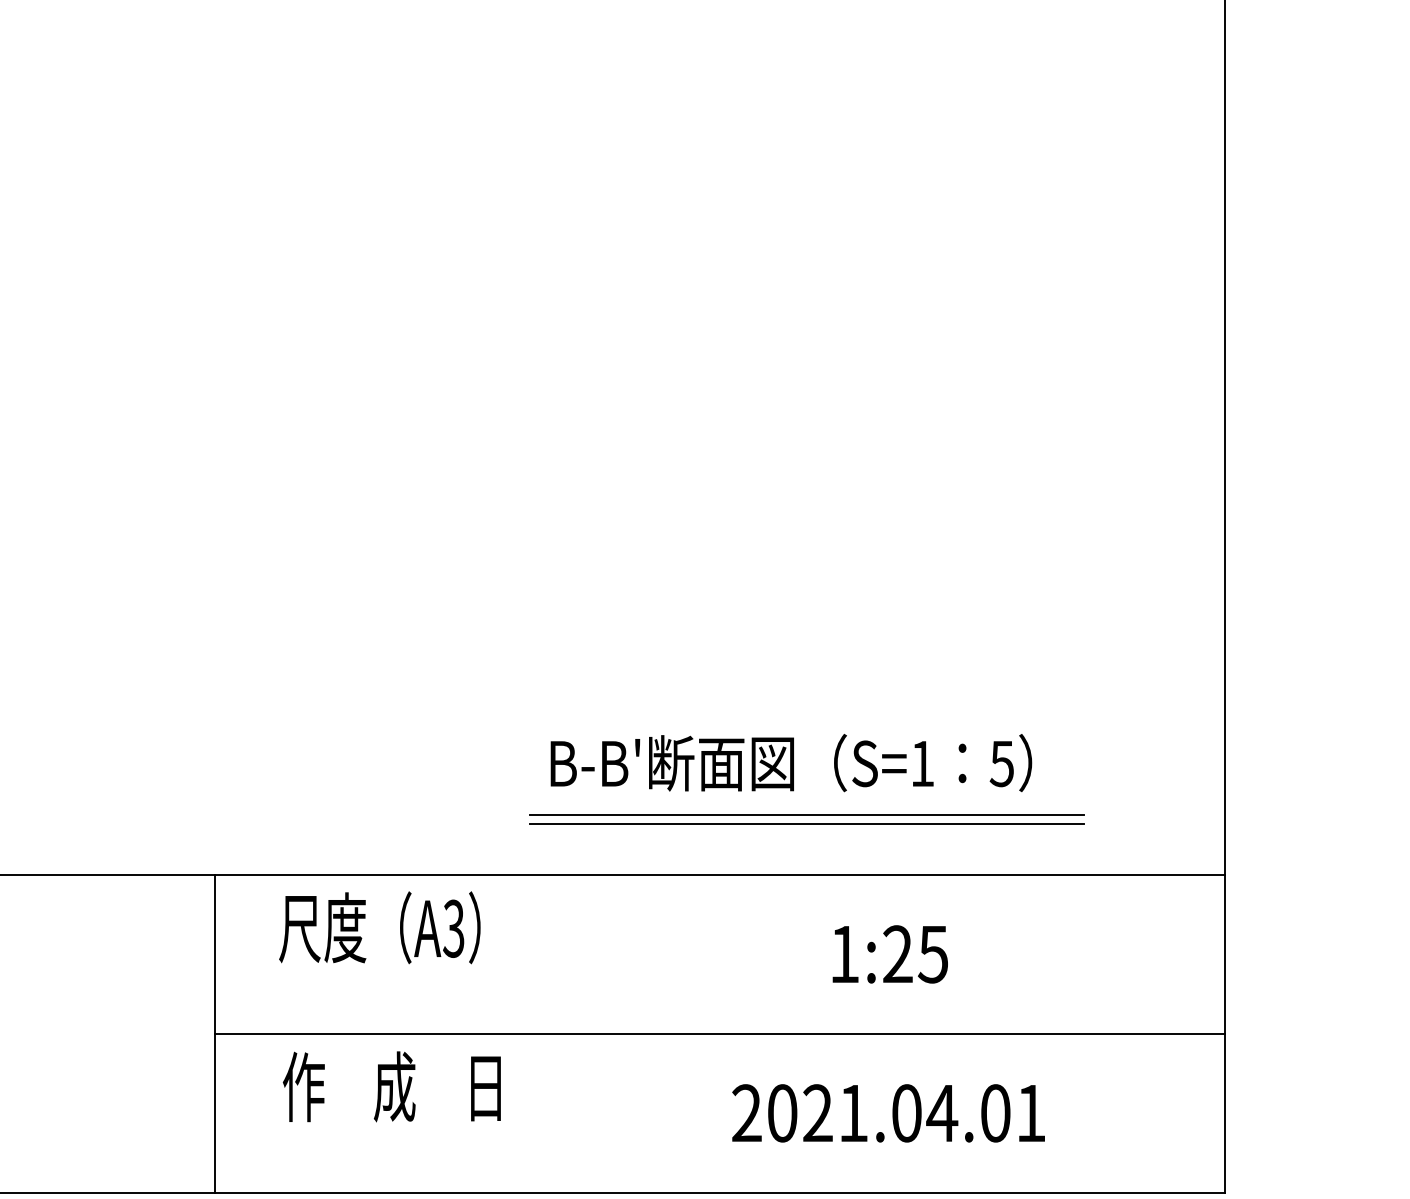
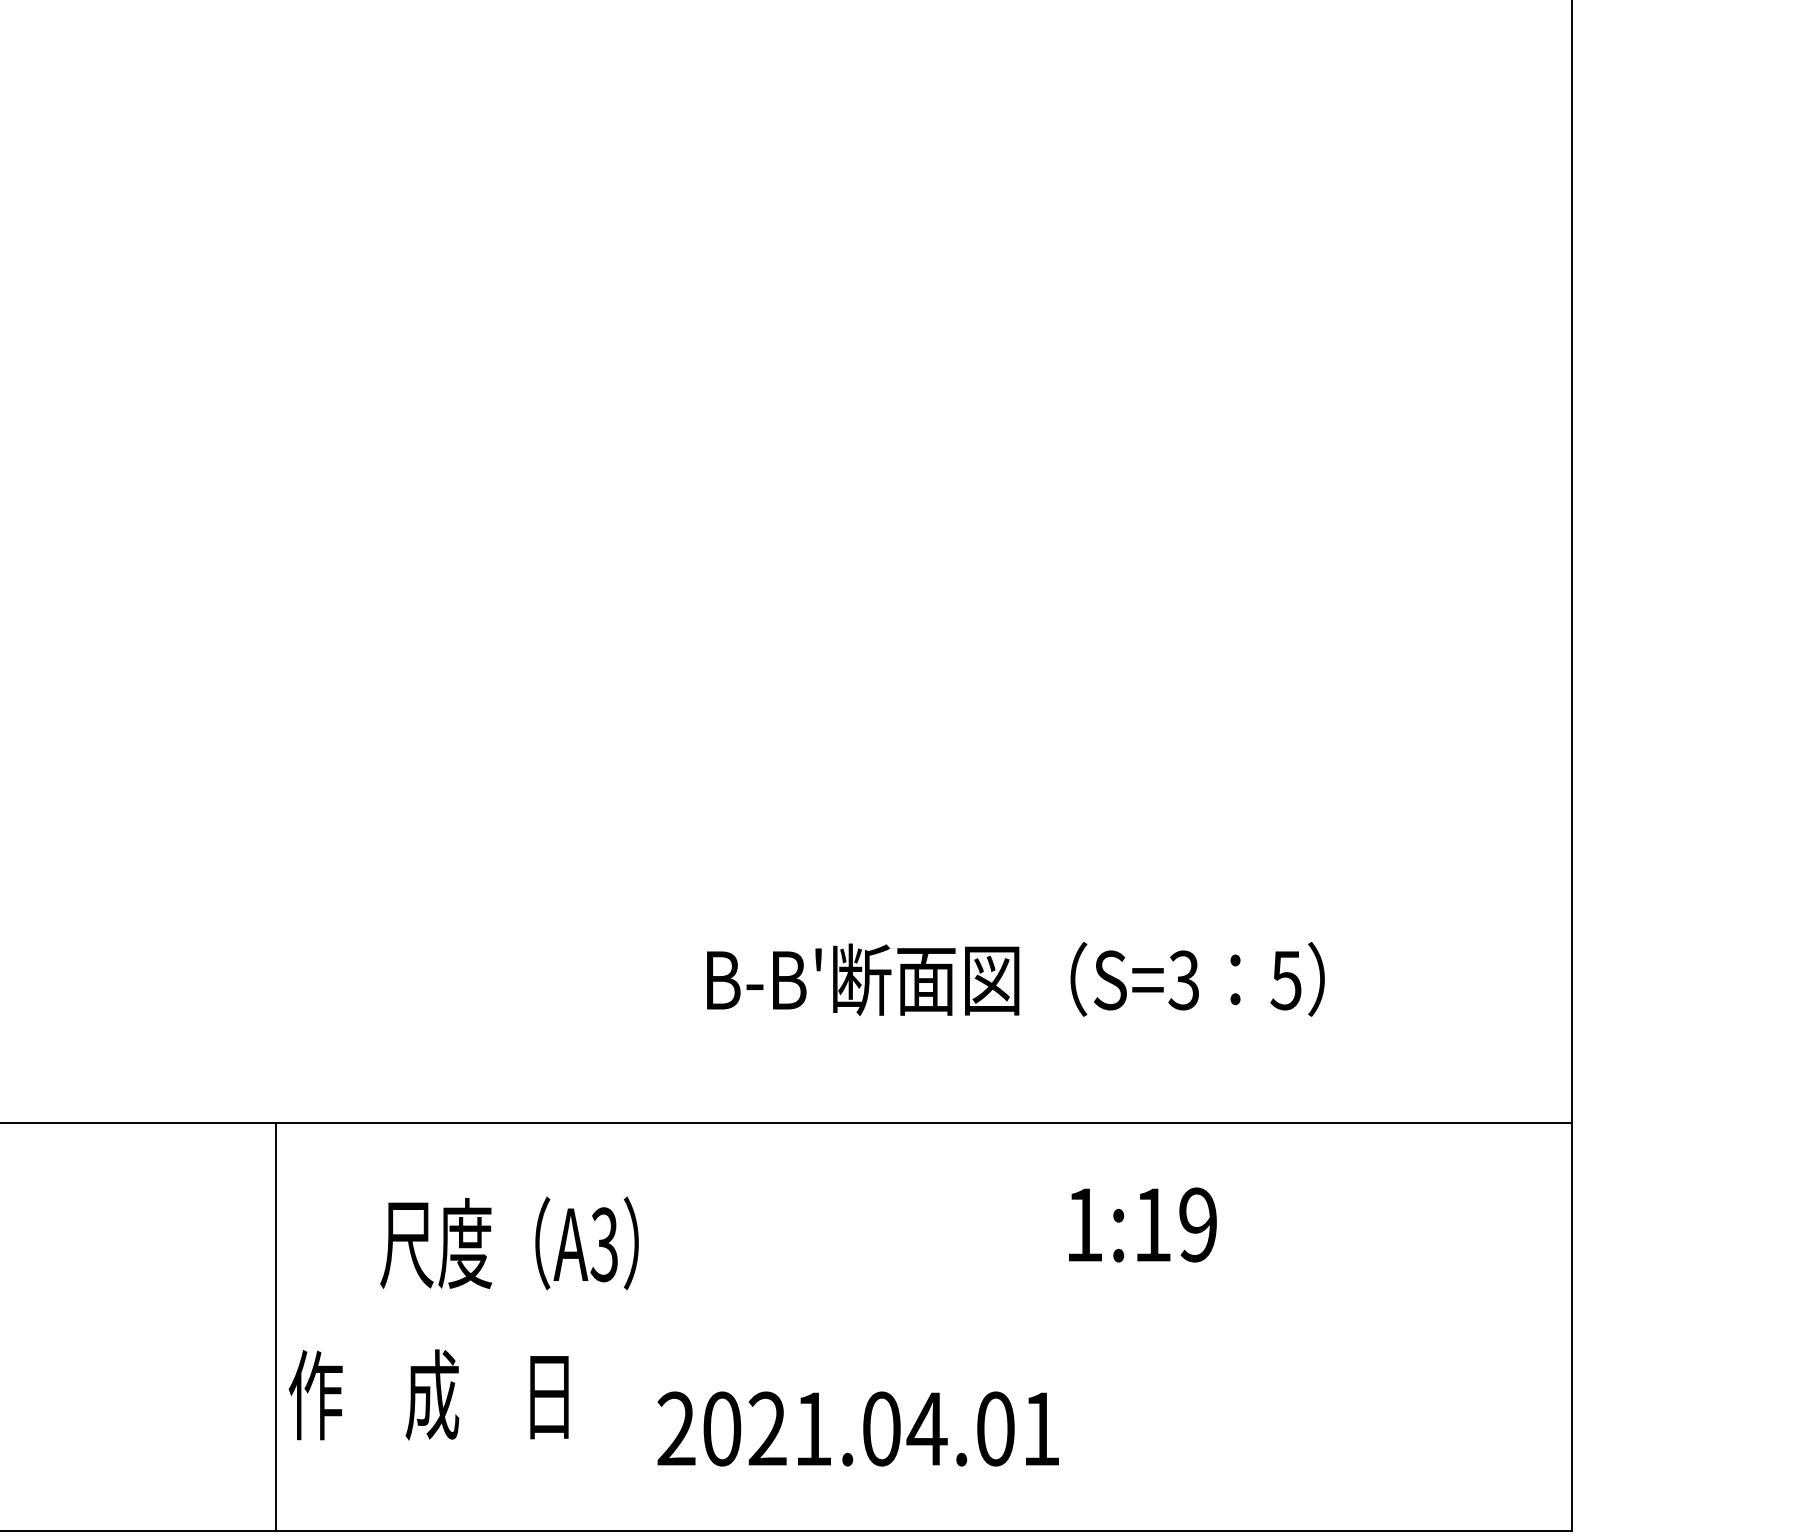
text: (921, 763) -> (1182, 979), S=1 -> S=3
line: (806, 814) -> (1035, 1045), removed
line: (806, 823) -> (1035, 1056), removed
text: (379, 927) -> (509, 1243), moved
text: (915, 954) -> (1175, 1225), 1:25 -> 1:19
line: (719, 1033) -> (923, 1326), removed
text: (391, 1086) -> (428, 1394), moved
text: (888, 1113) -> (858, 1429), moved

